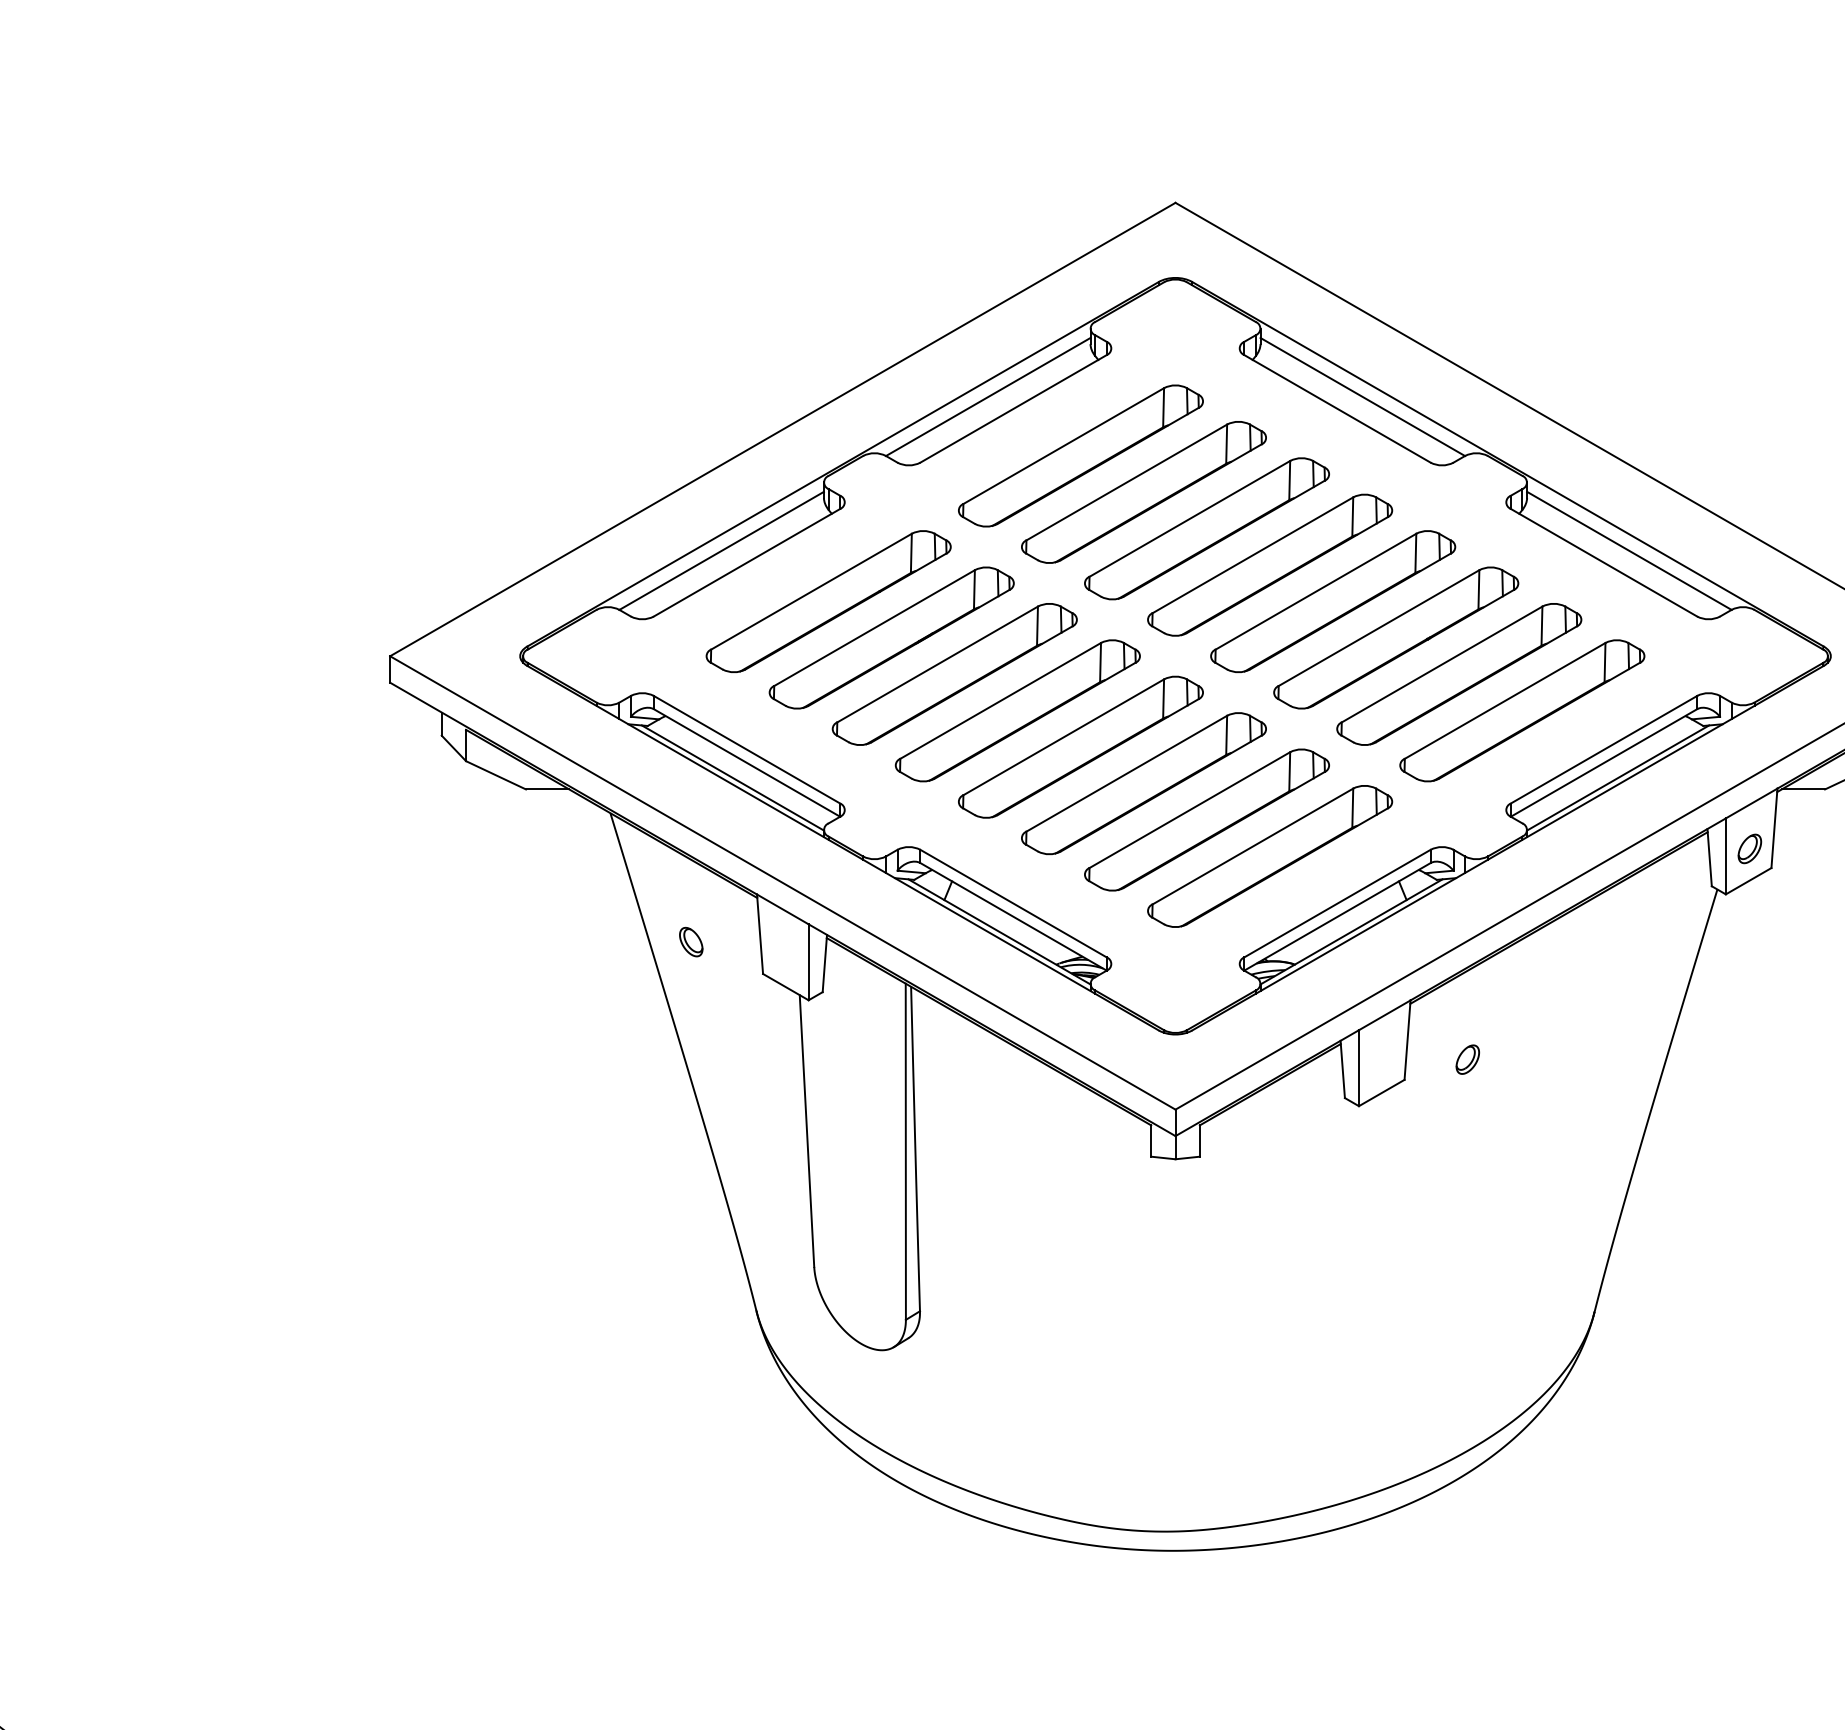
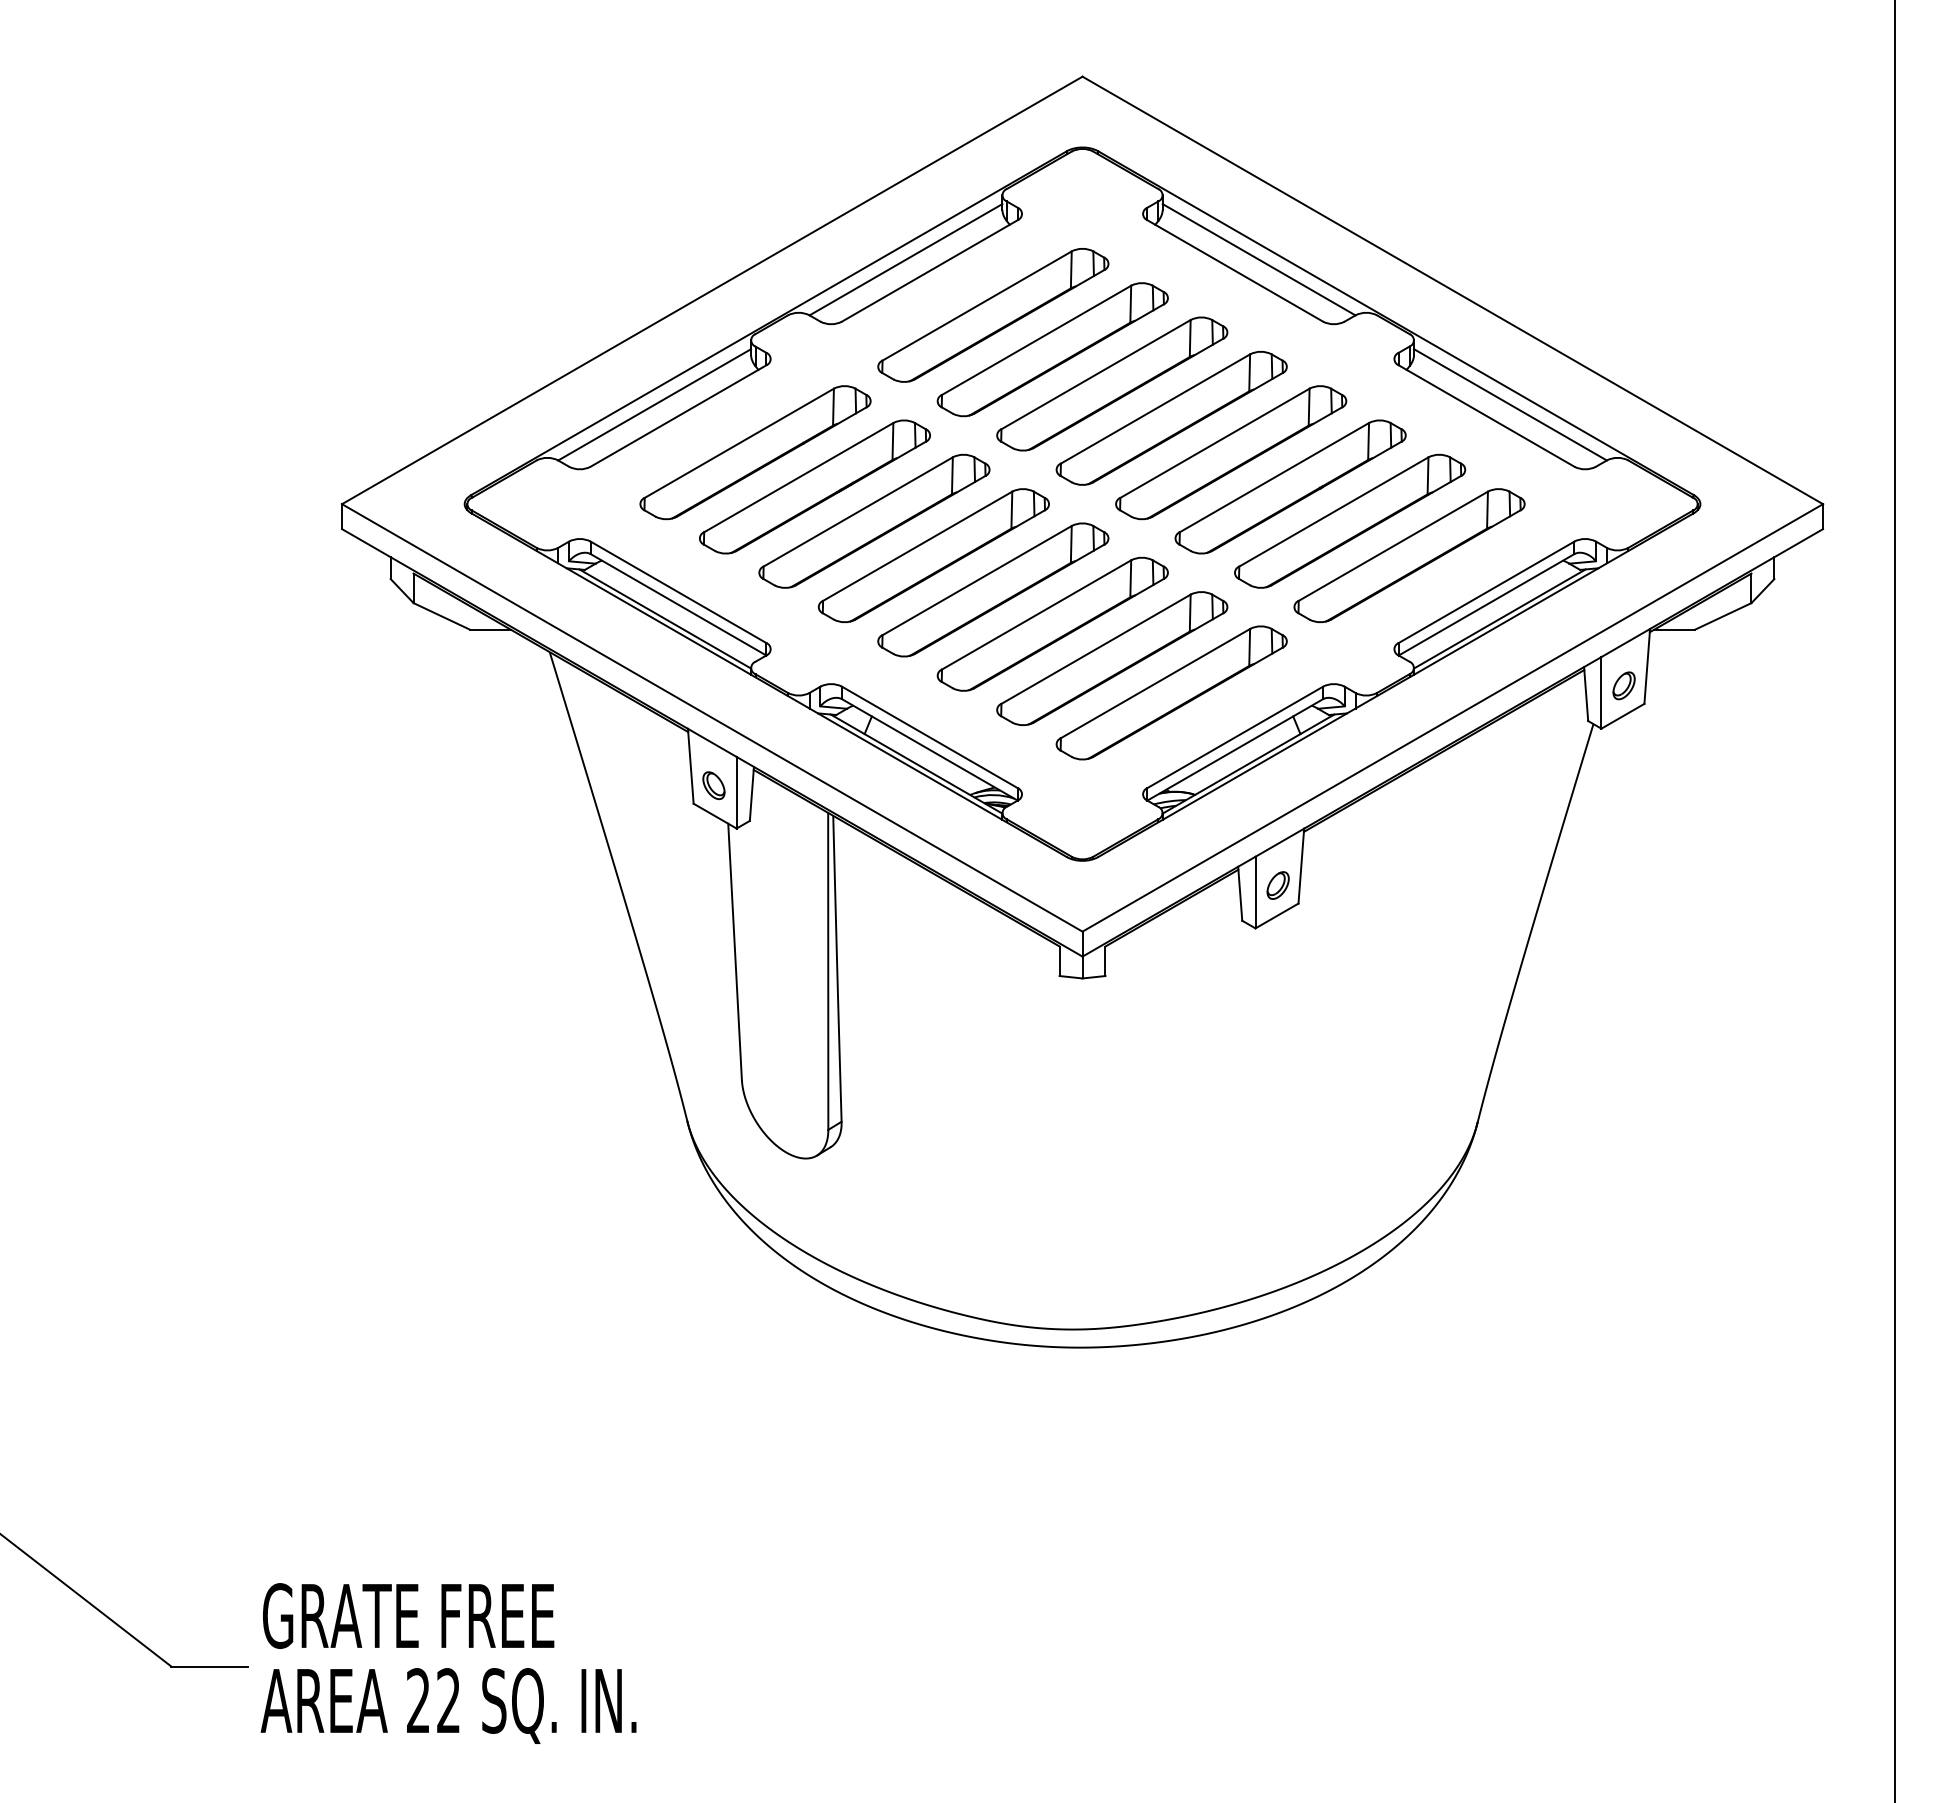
part: (690, 941) -> (713, 785), moved
part: (1467, 1059) -> (1277, 885), moved

